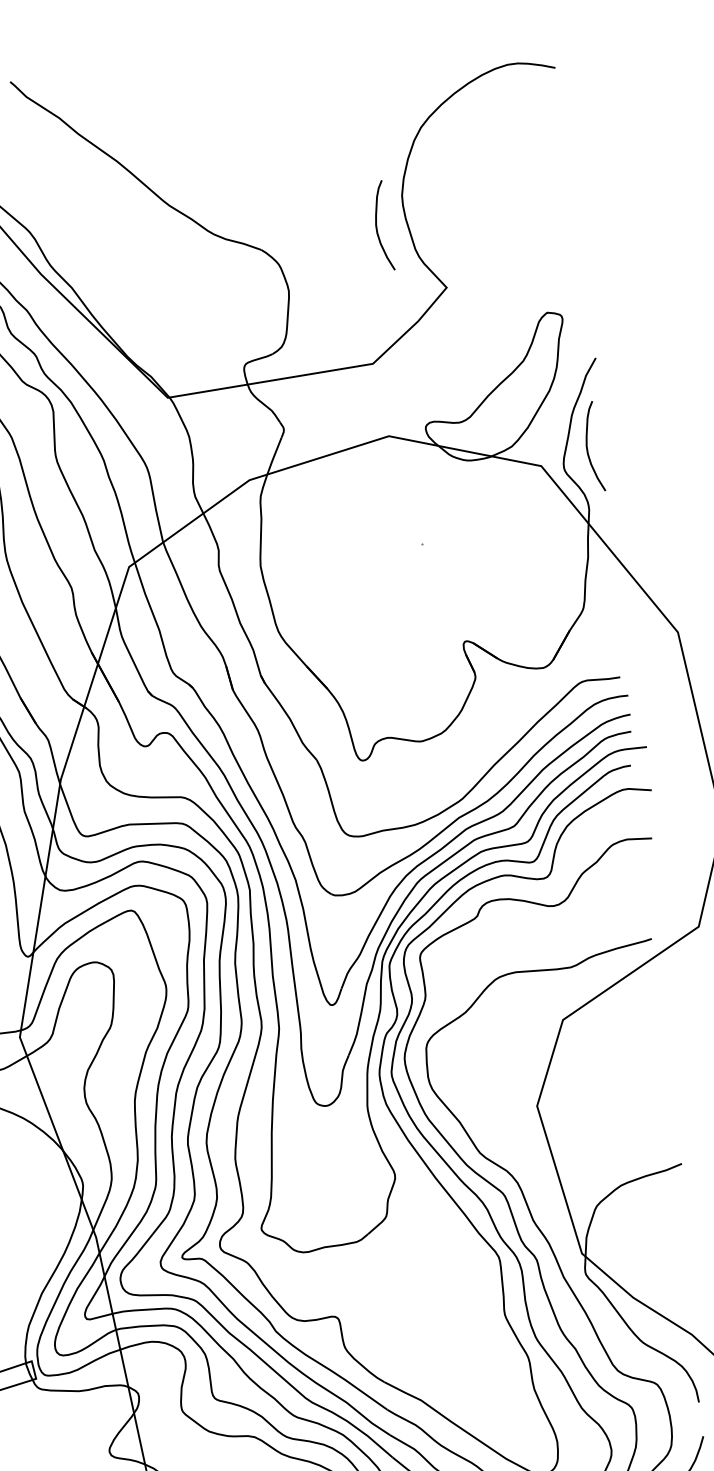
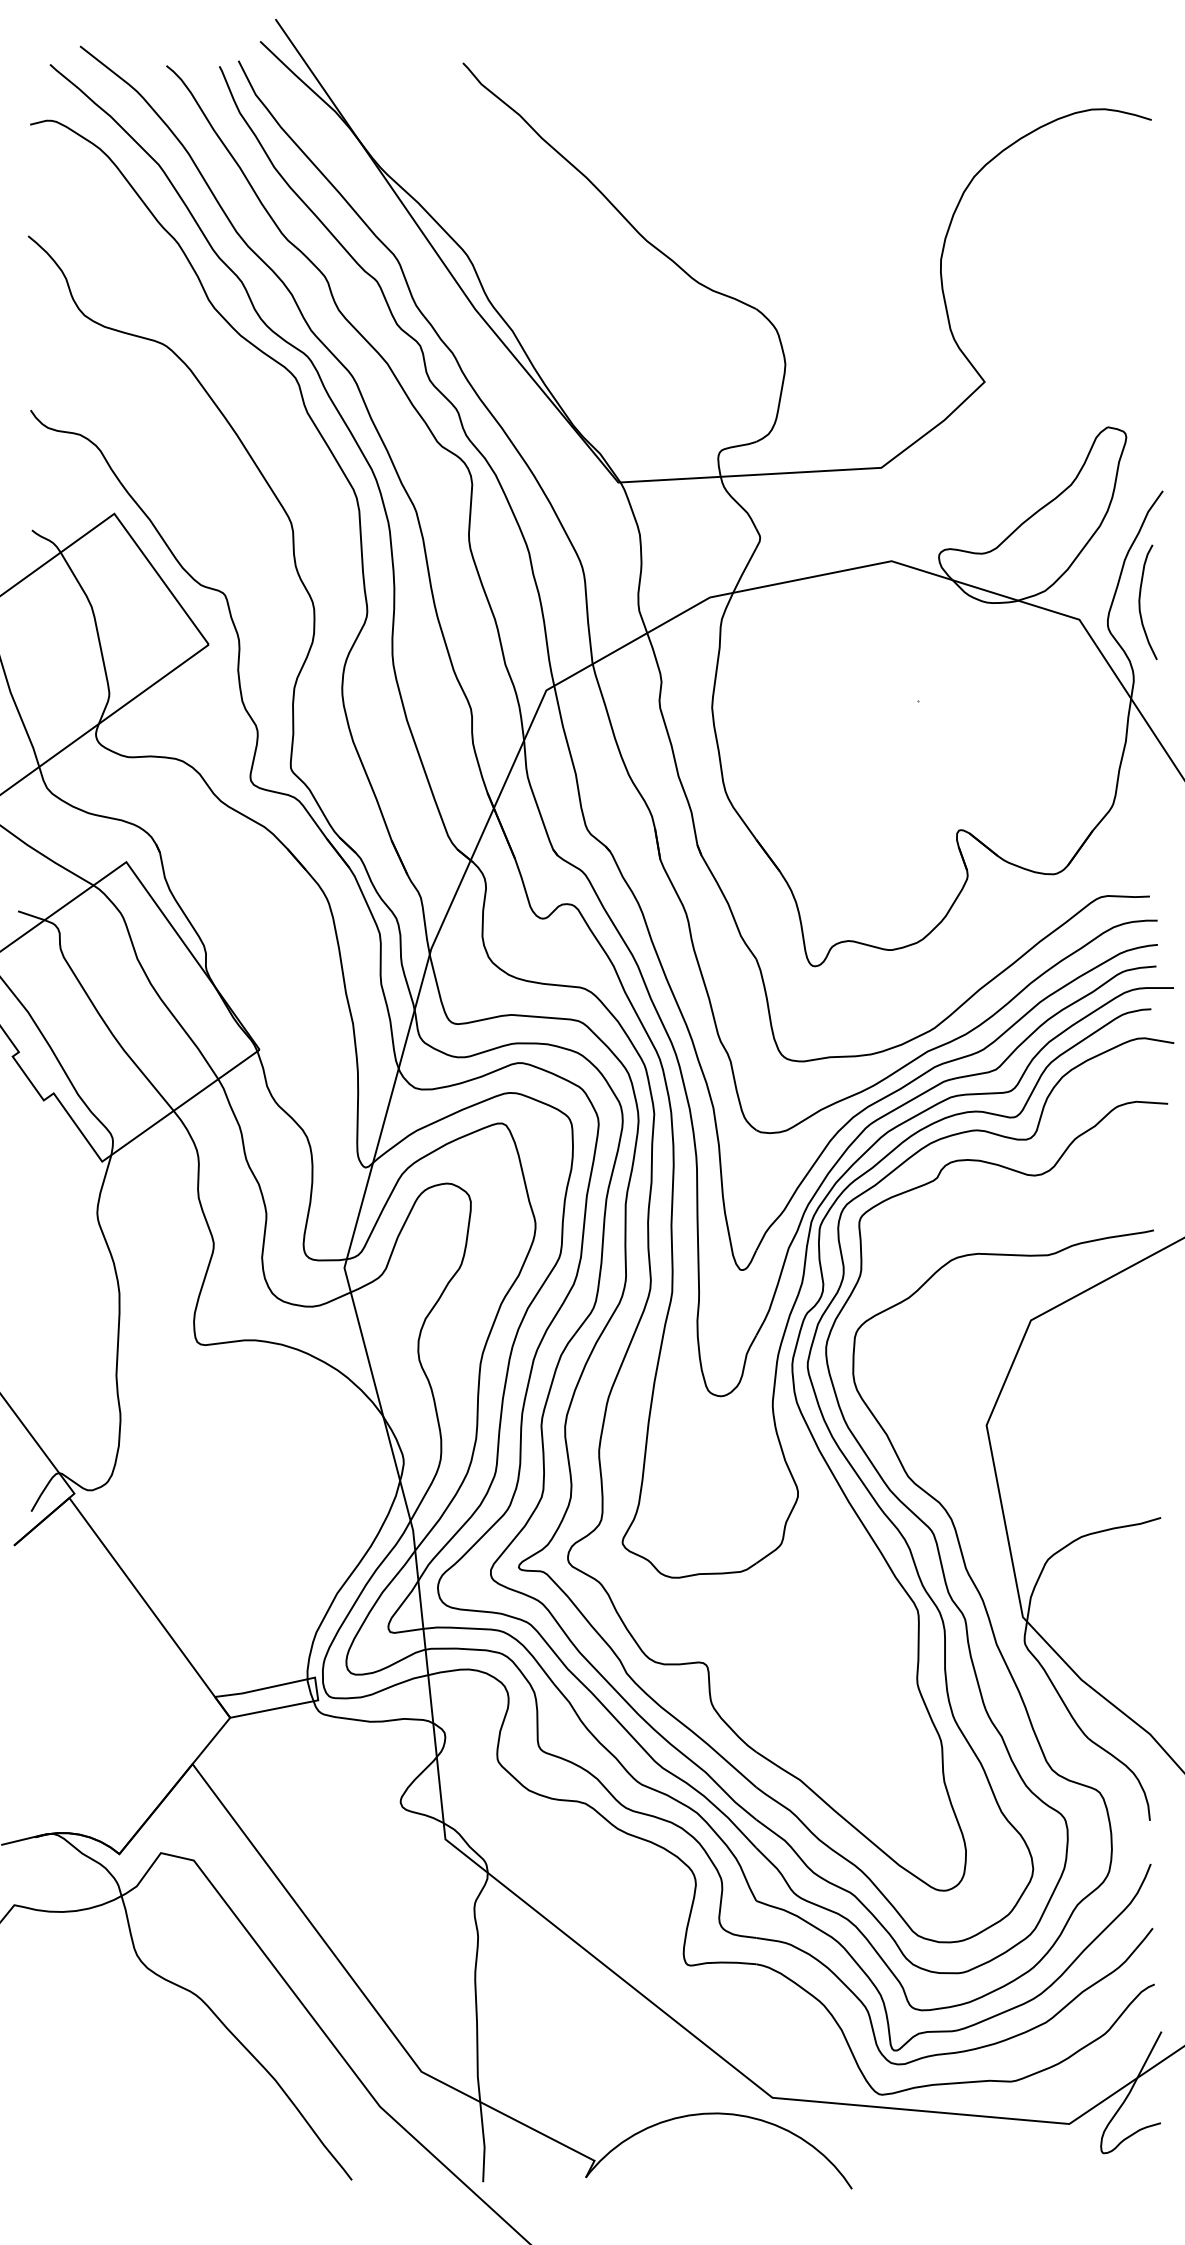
curve: (377, 225) -> (905, 294), removed

